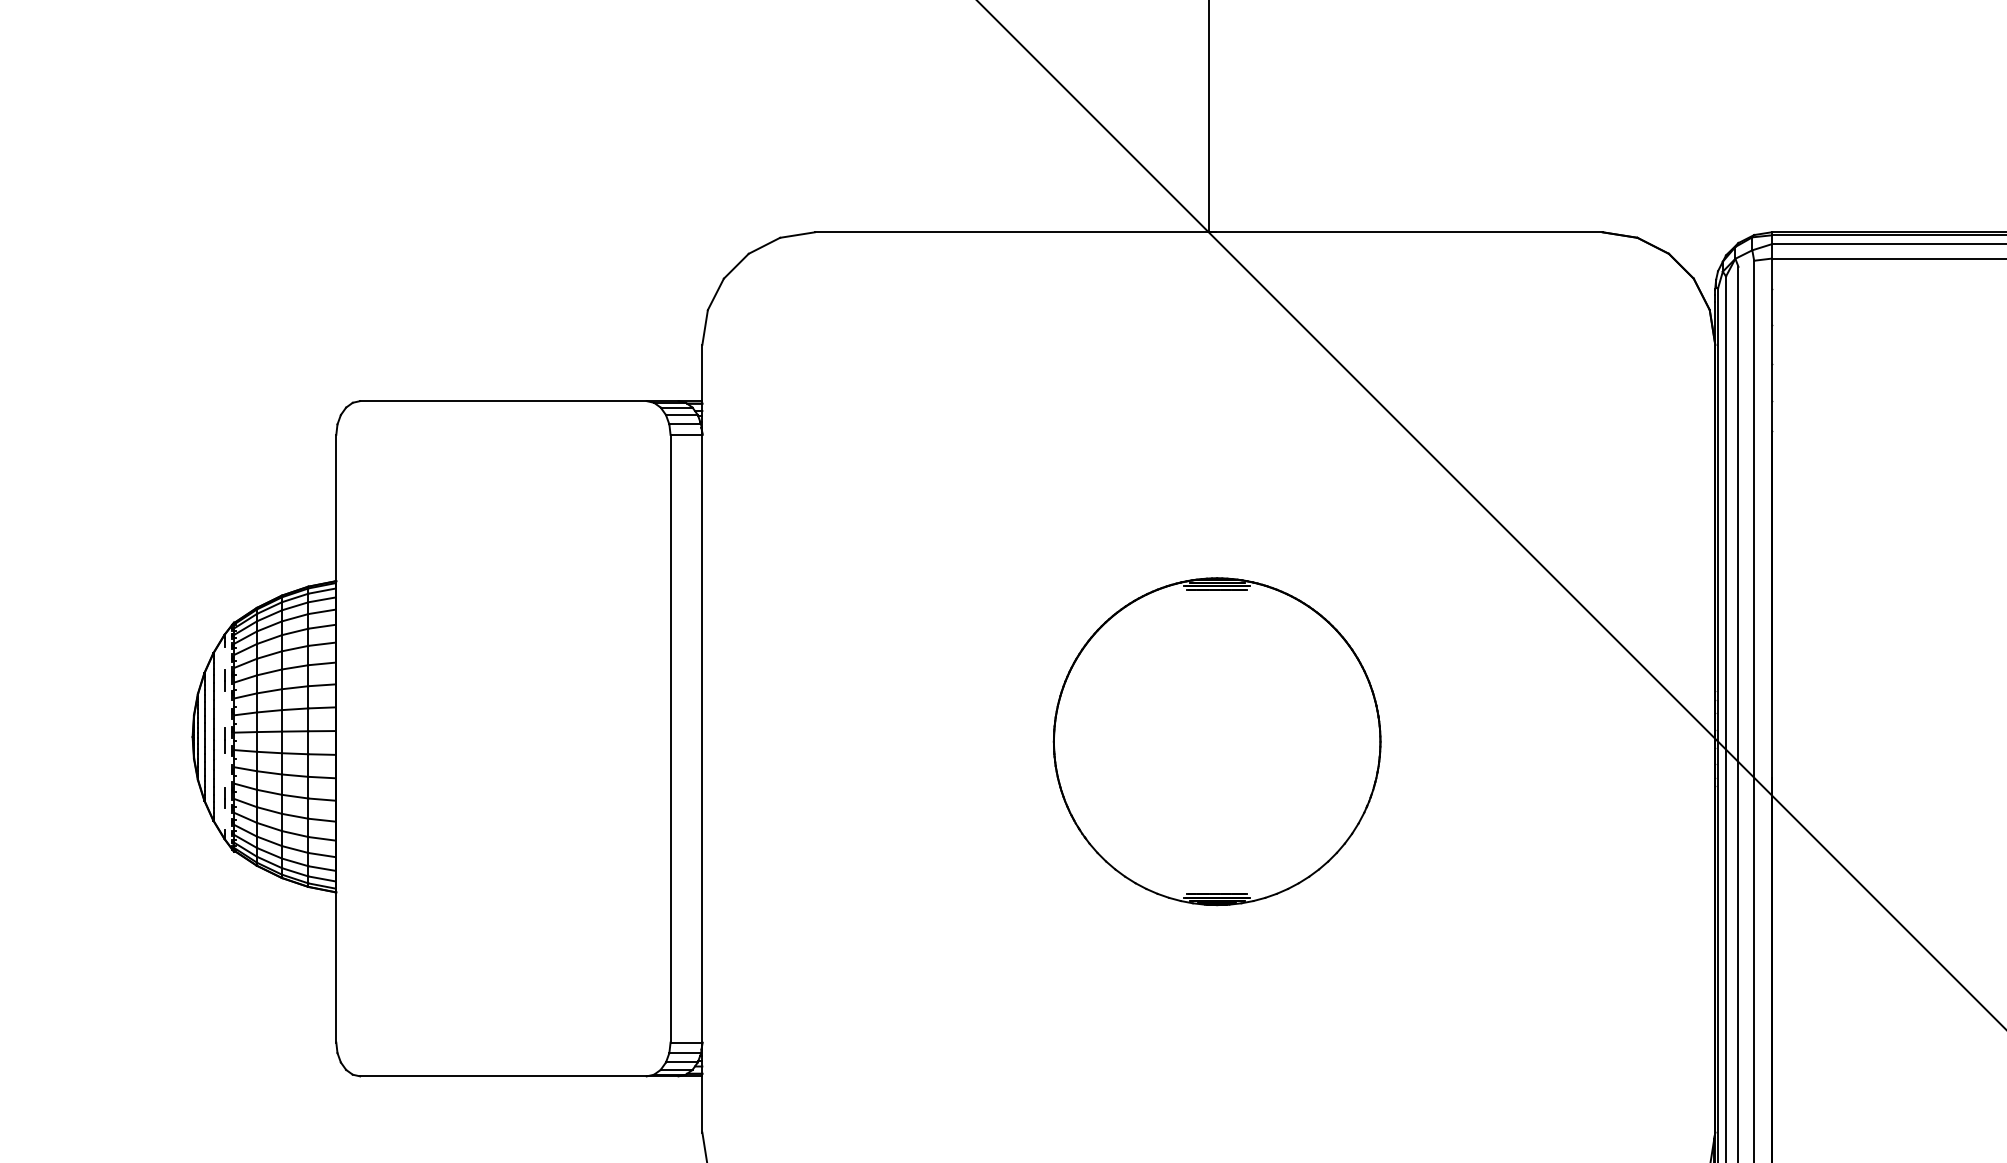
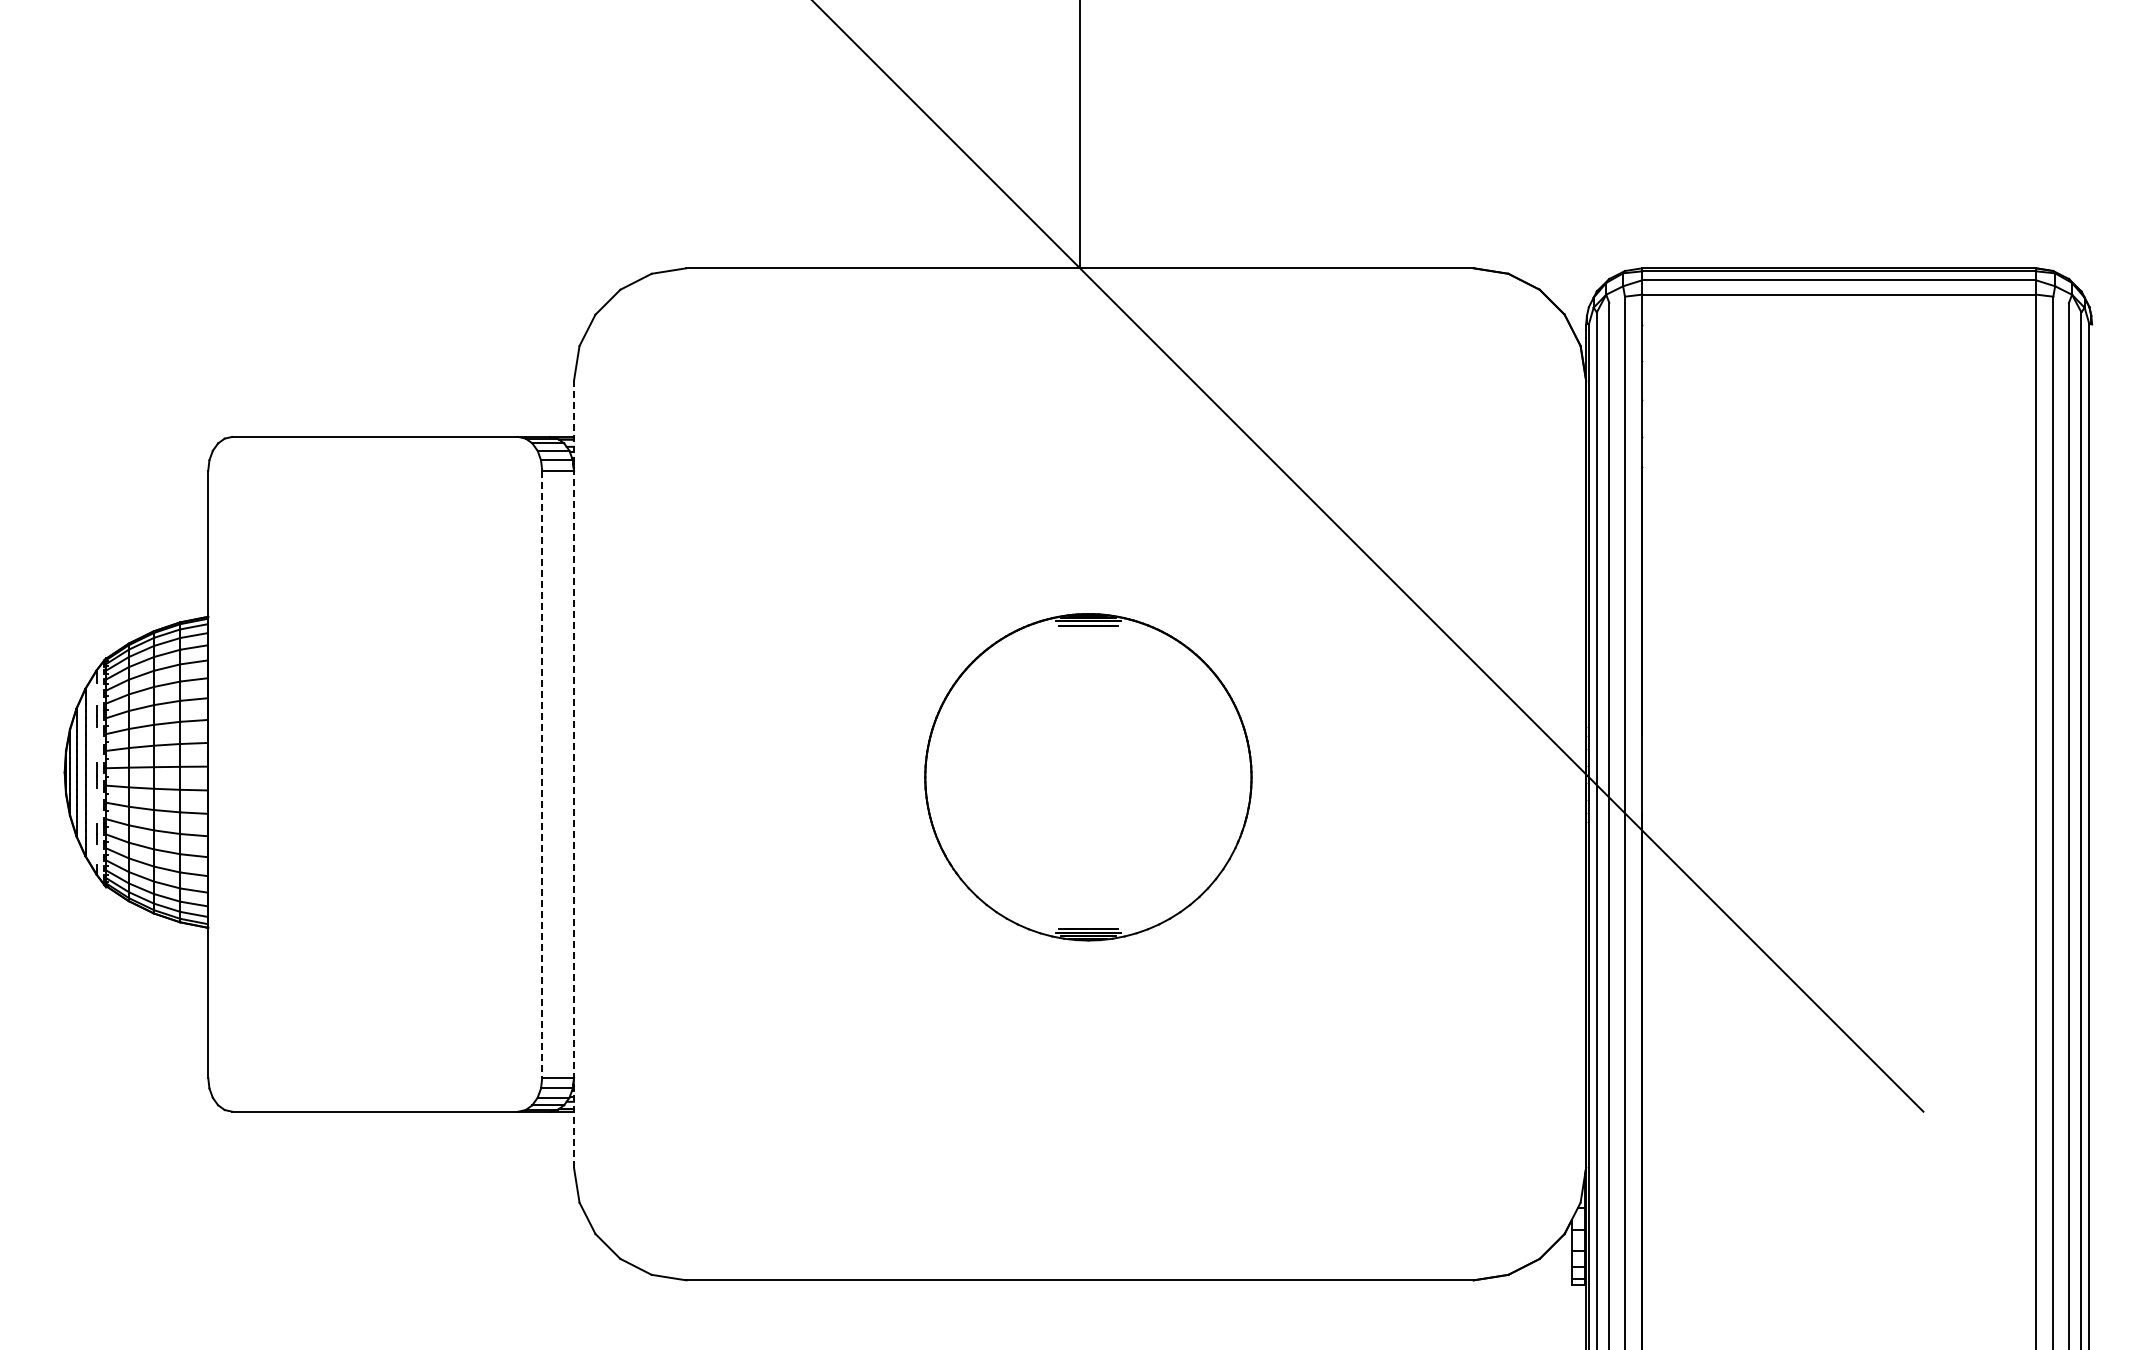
line: (670, 738) -> (542, 774), solid -> dashed
line: (702, 738) -> (574, 774), solid -> dashed

